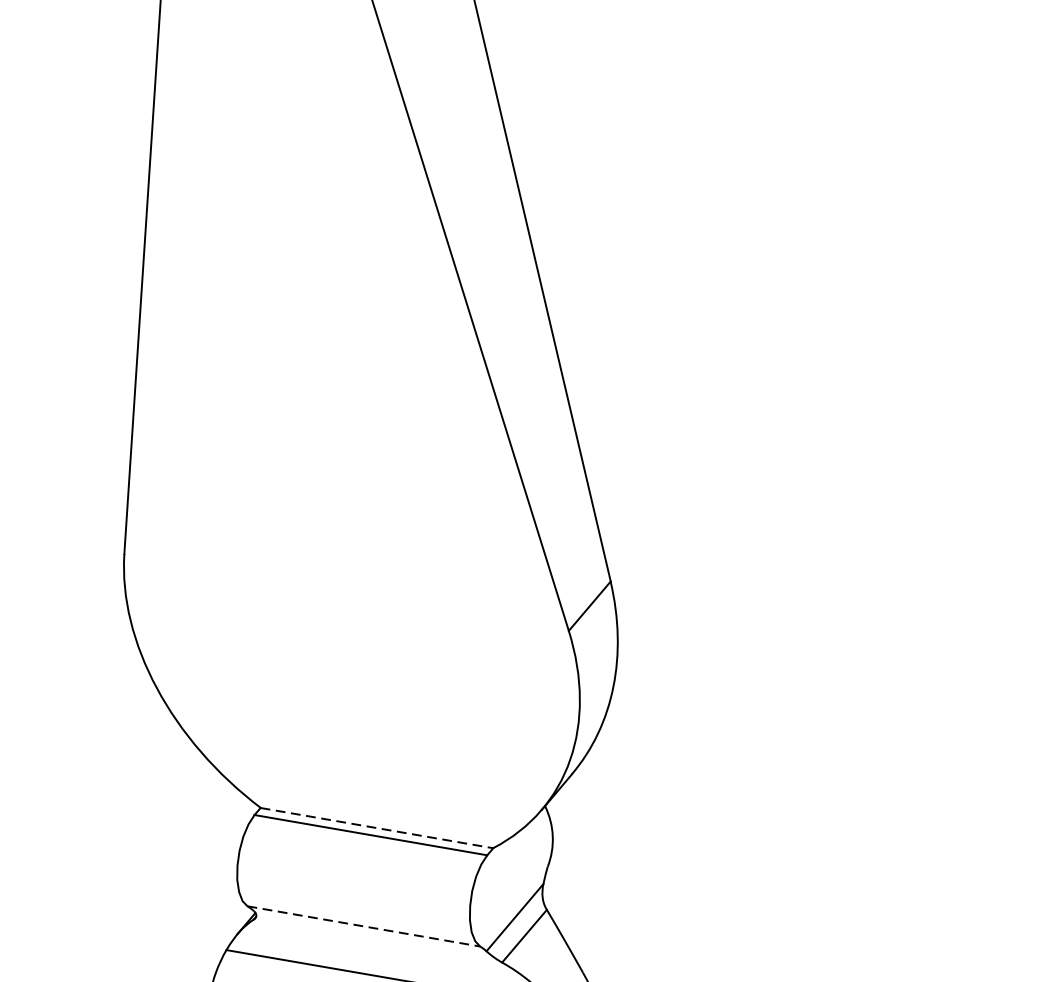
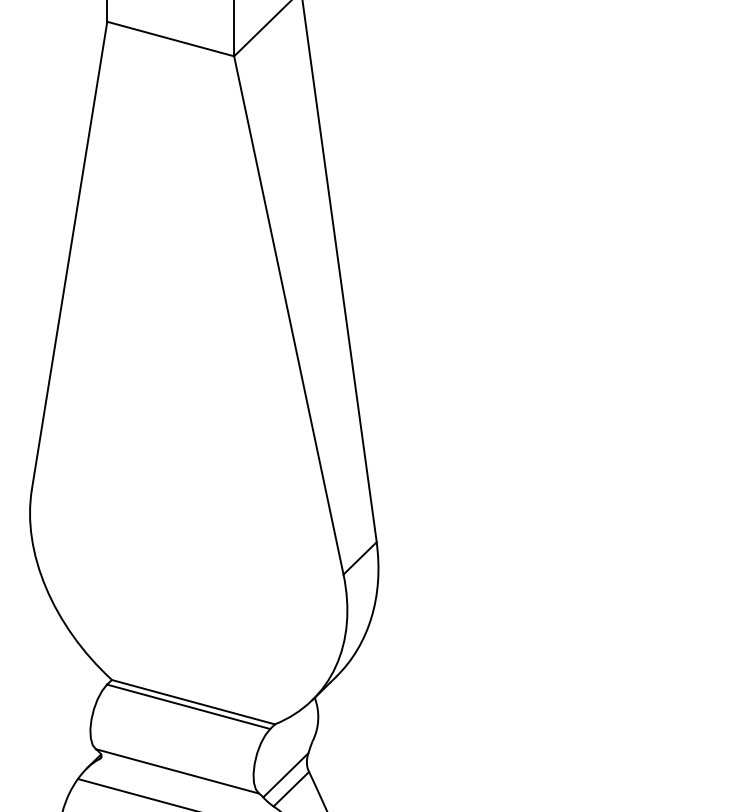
line: (377, 828) -> (193, 702), dashed -> solid
line: (363, 926) -> (177, 771), dashed -> solid

